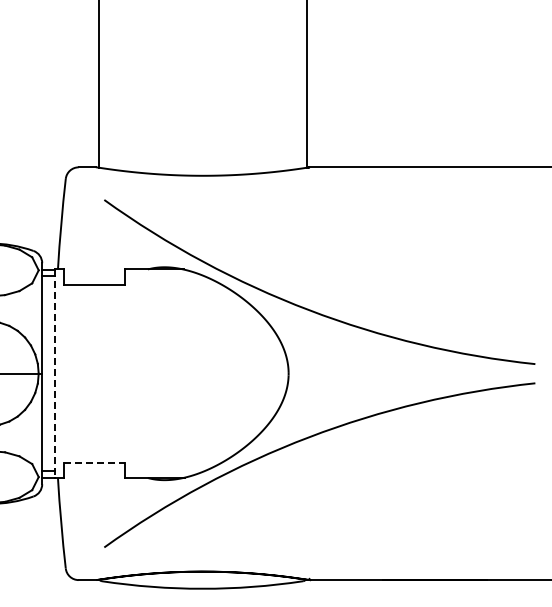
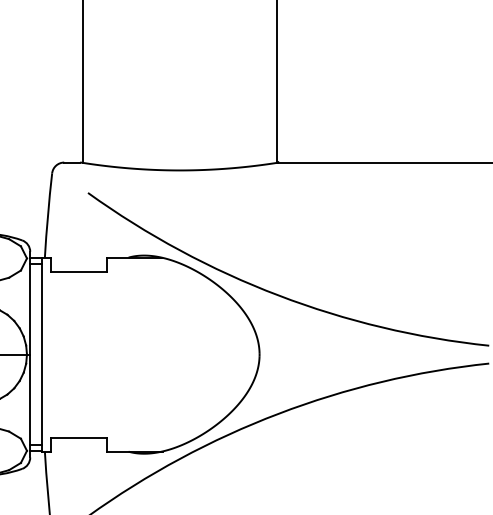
line: (55, 373) -> (42, 354), dashed -> solid
line: (94, 462) -> (78, 437), dashed -> solid

